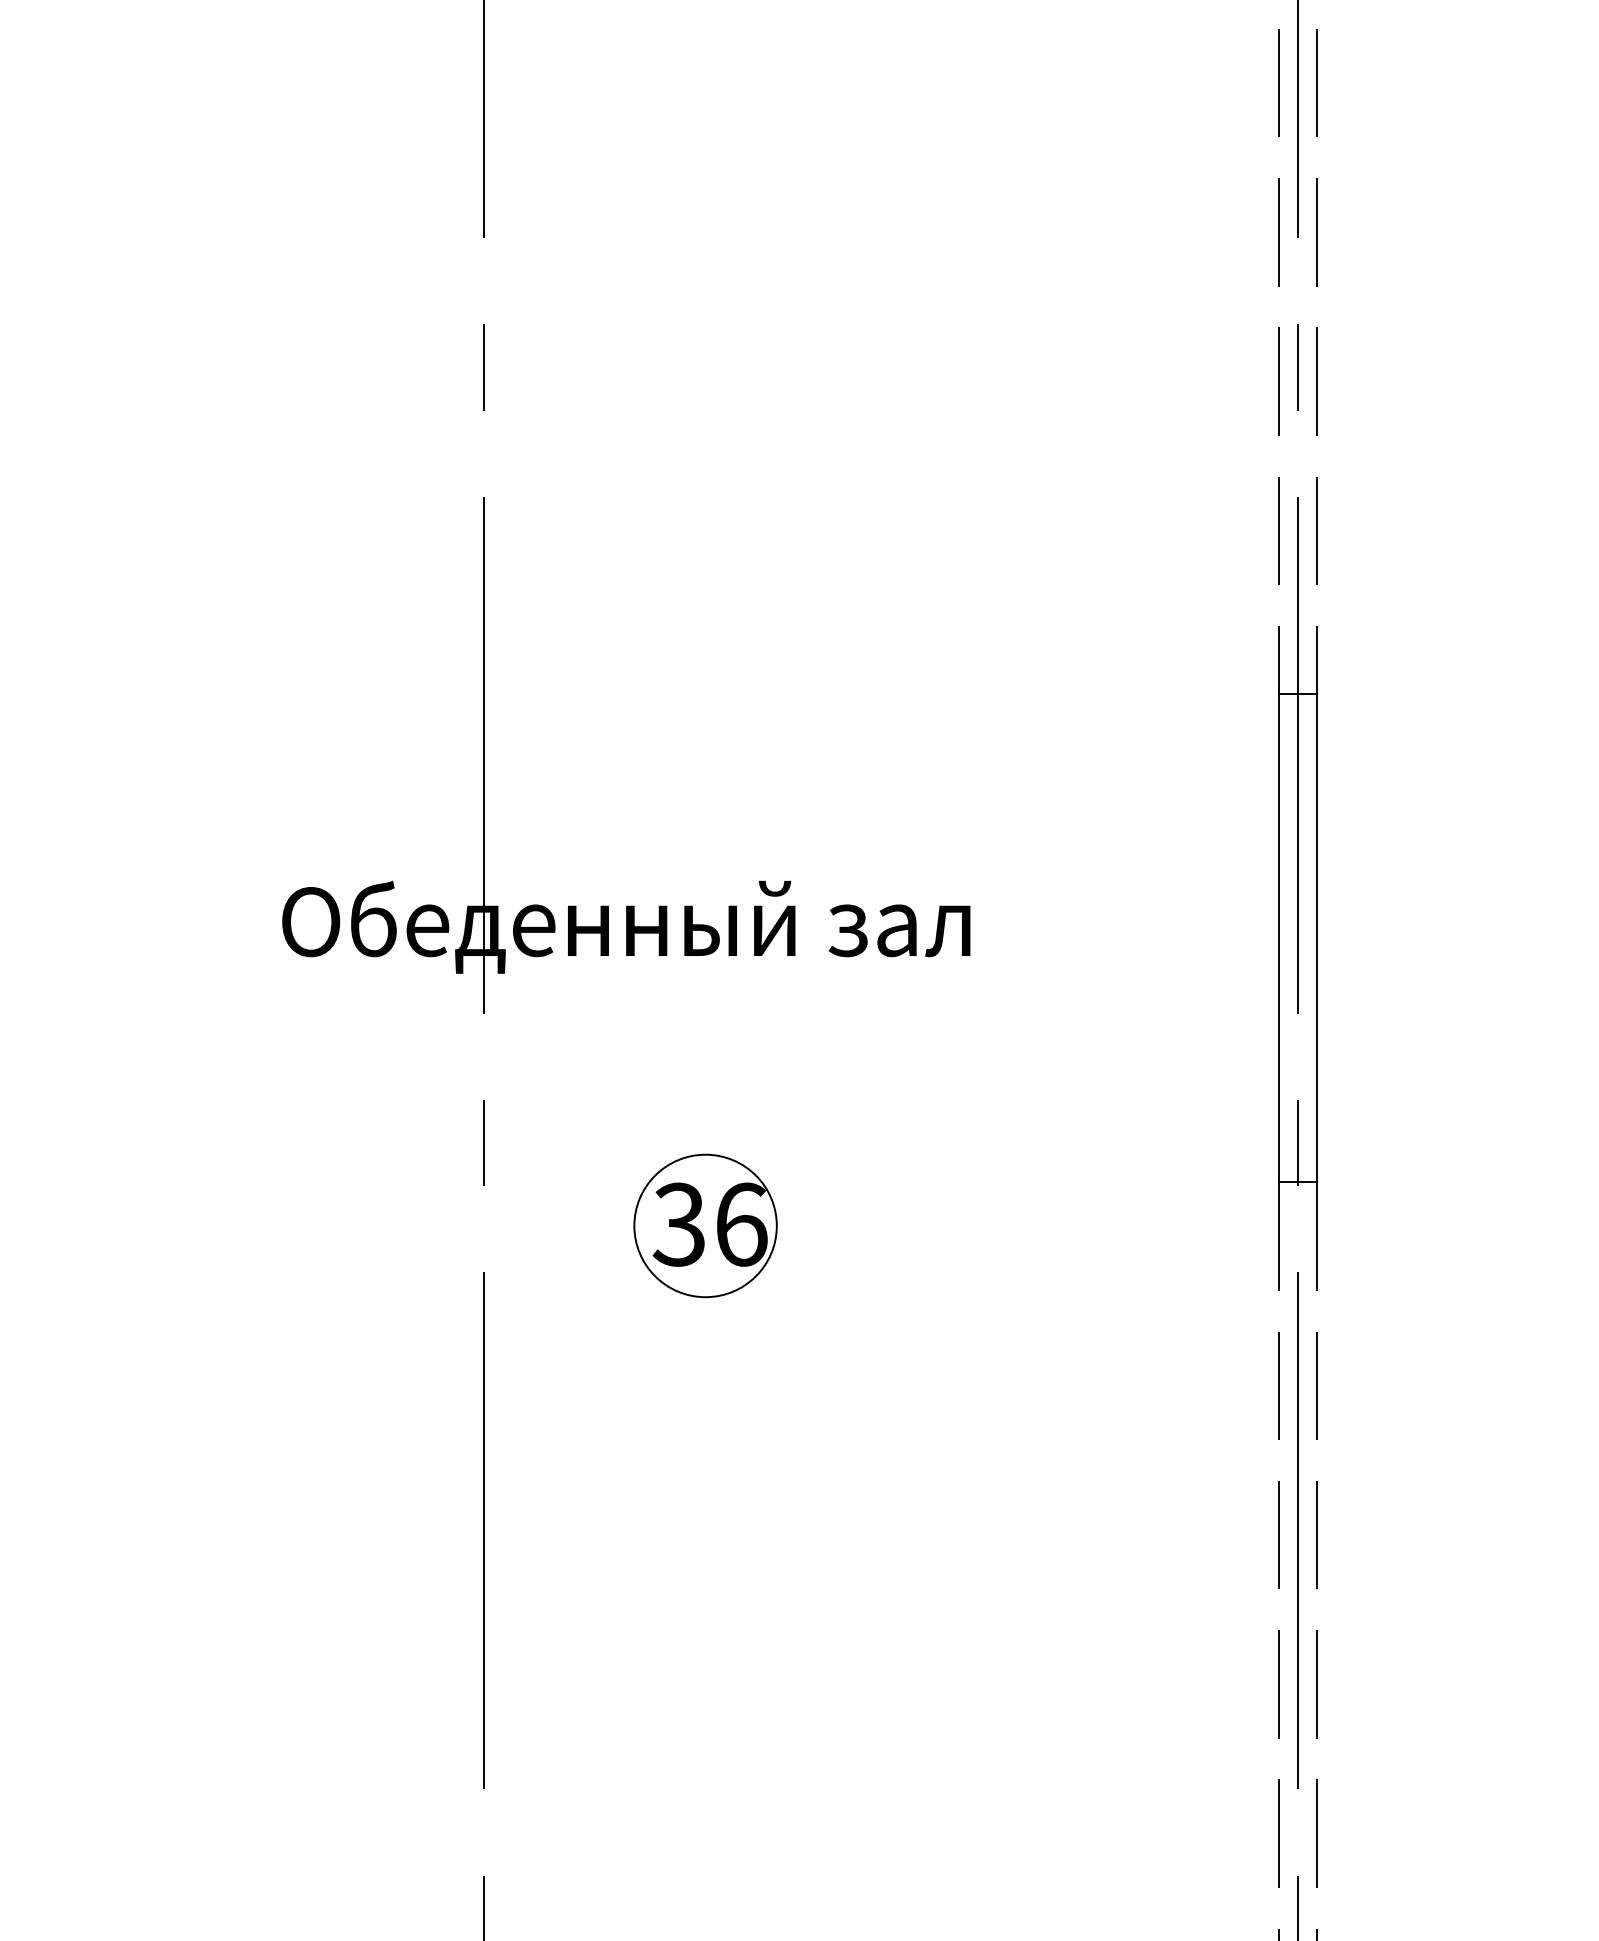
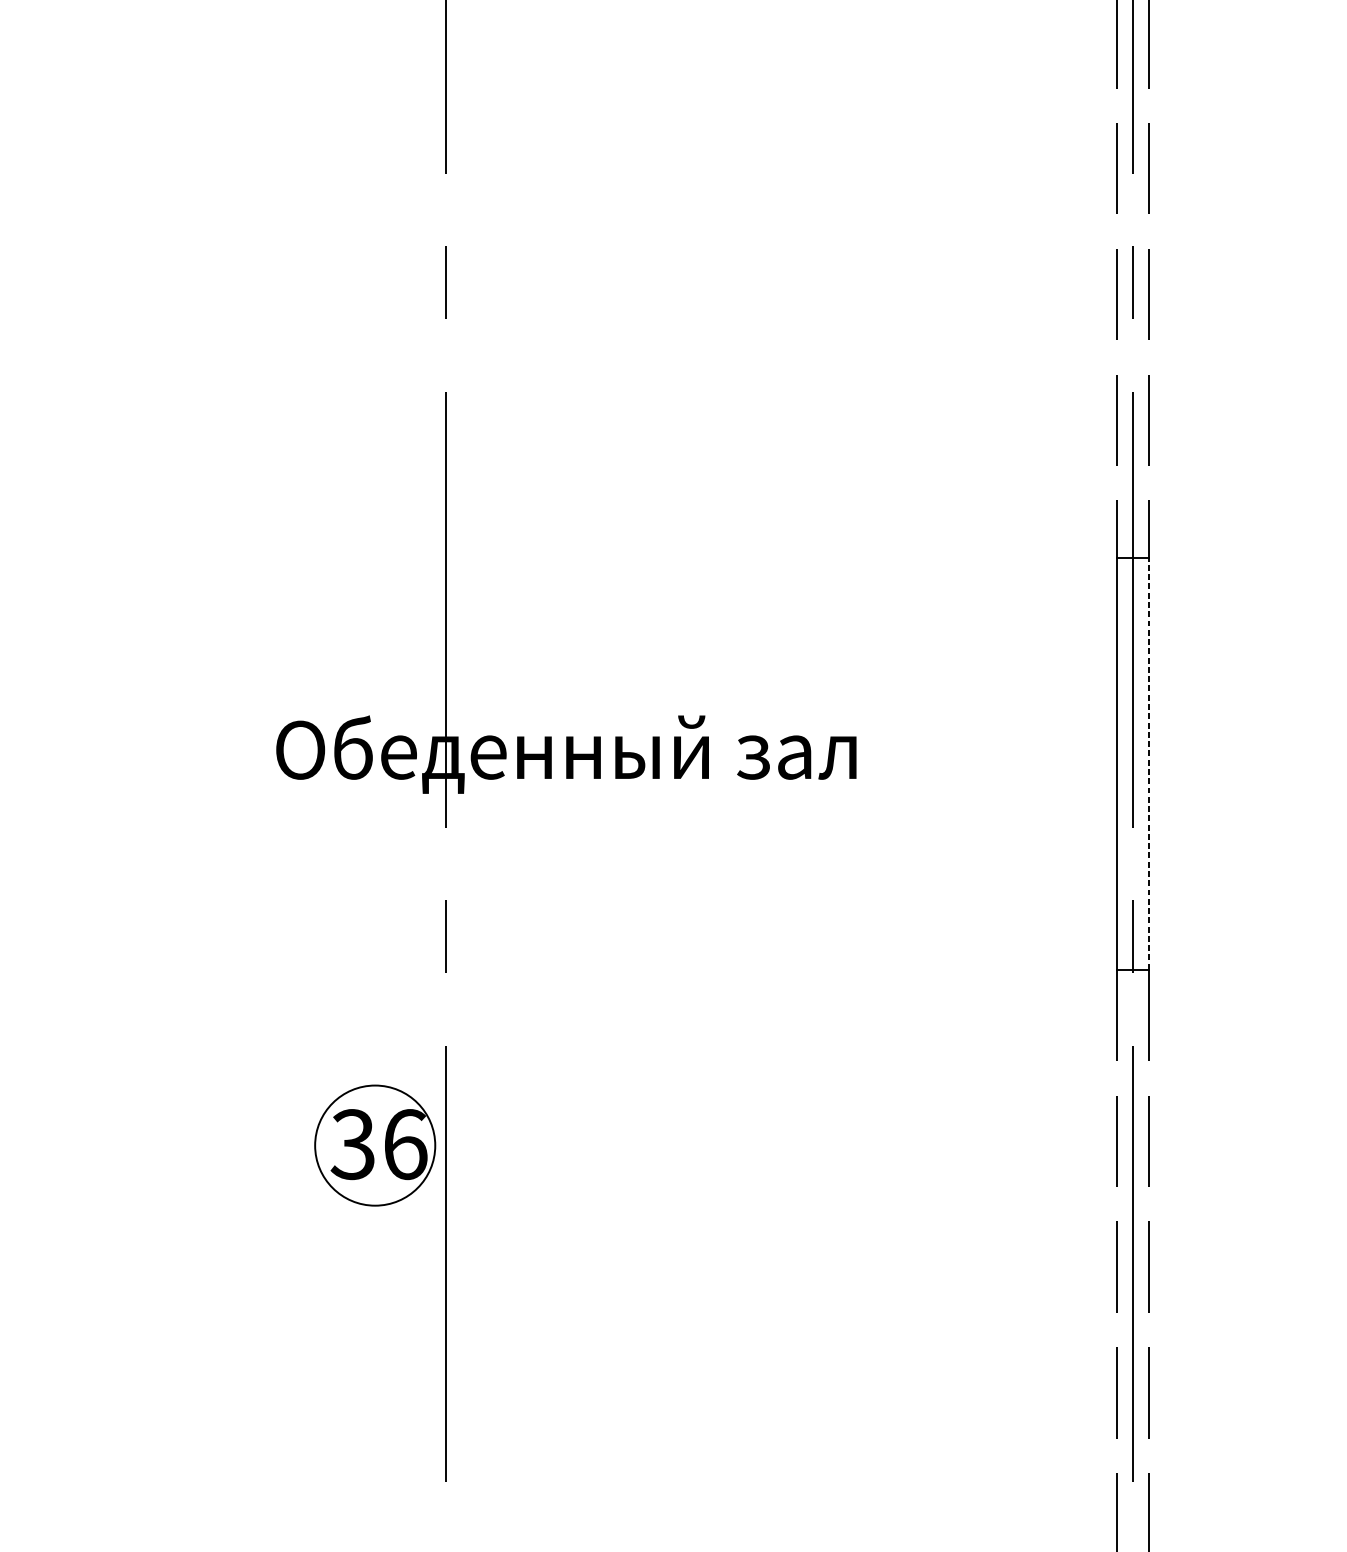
line: (1316, 937) -> (1148, 763), solid -> dashed
part: (705, 1225) -> (375, 1145), moved

